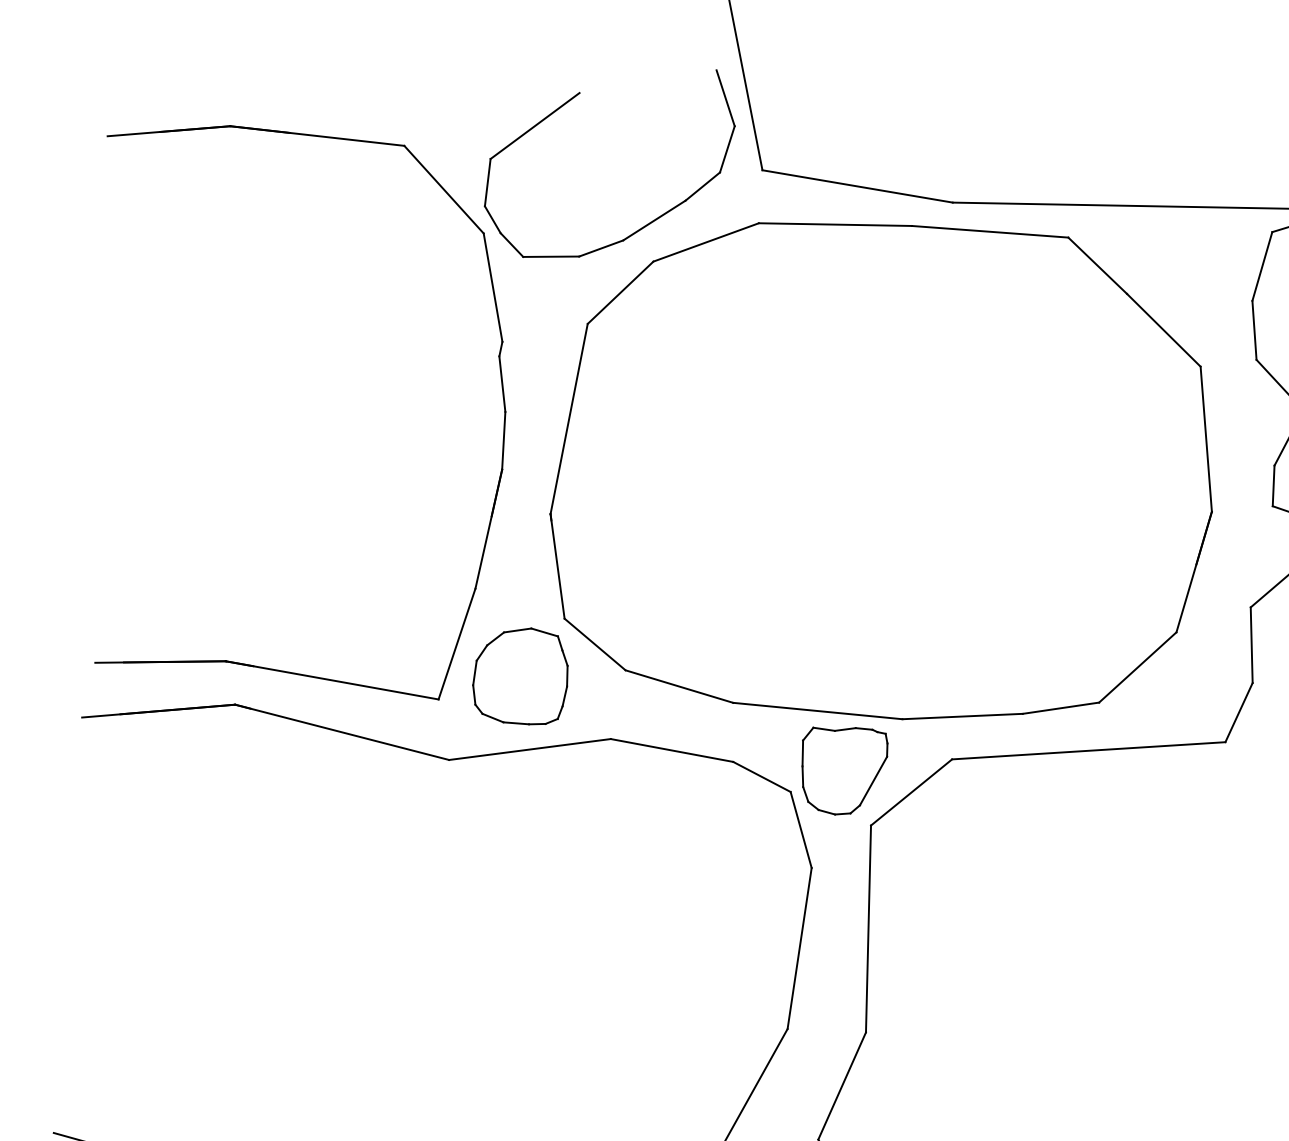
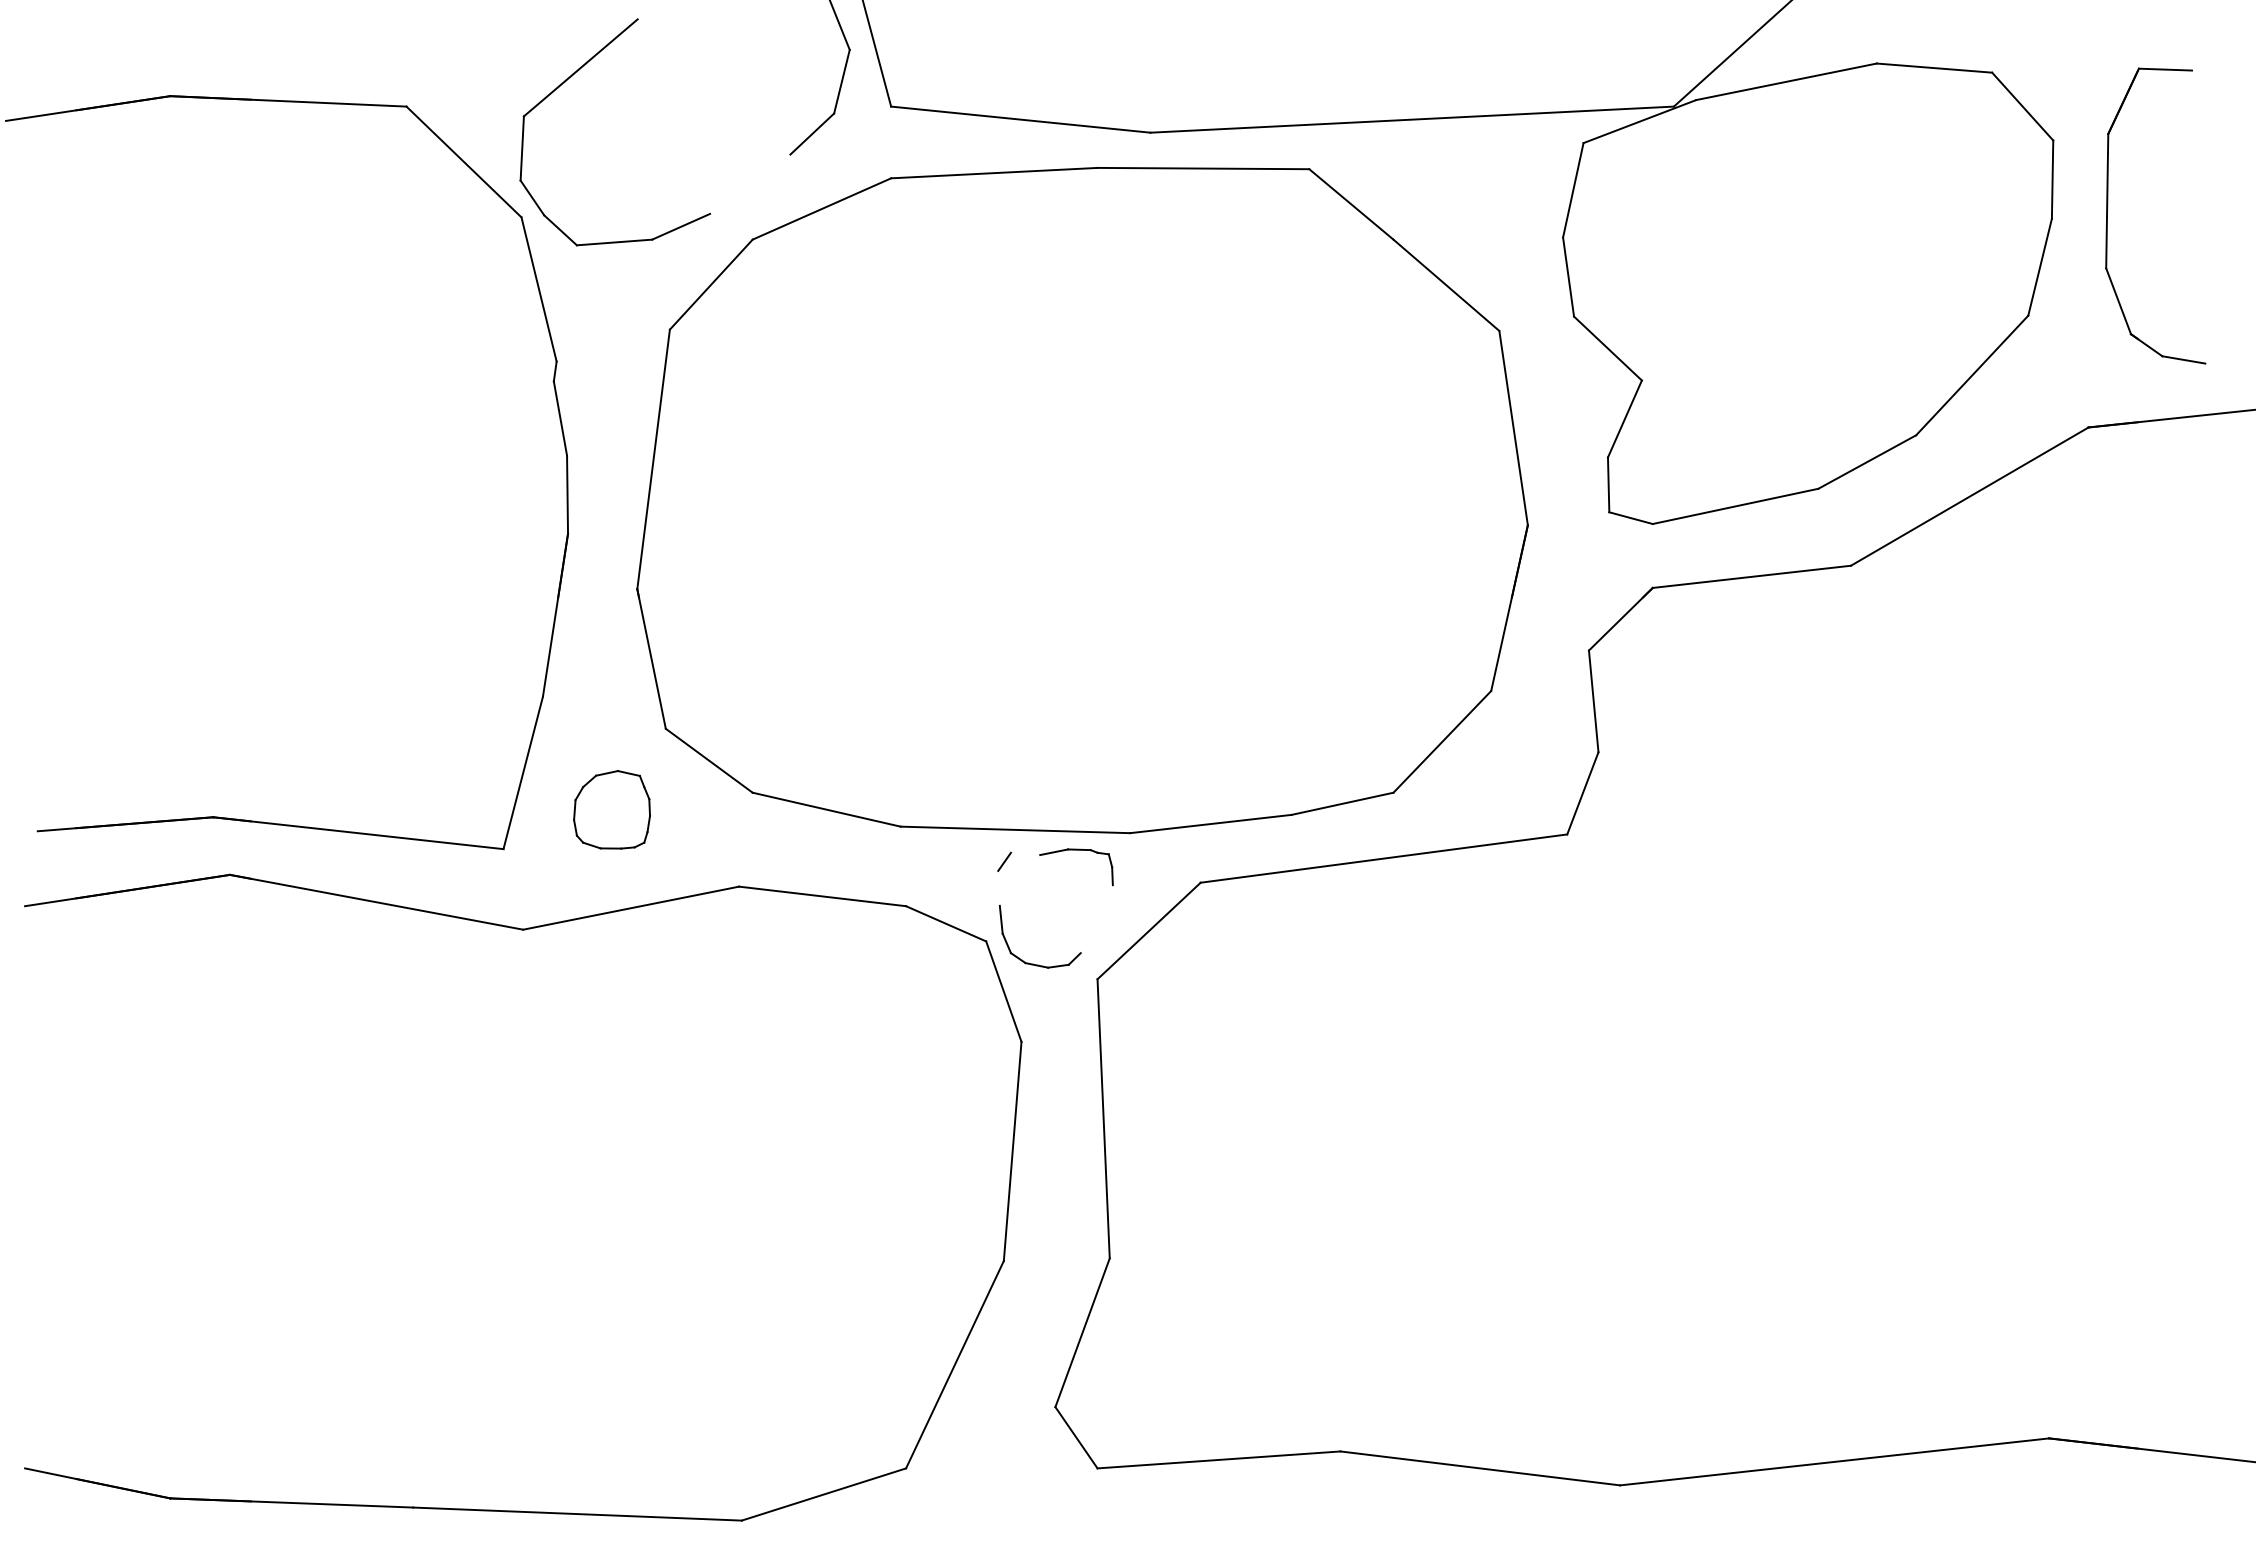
line: (654, 220) -> (750, 183), removed
part: (520, 675) -> (611, 809), size x0.6
line: (824, 728) -> (1025, 853), removed
line: (802, 752) -> (998, 887), removed
line: (873, 781) -> (1096, 919), removed

